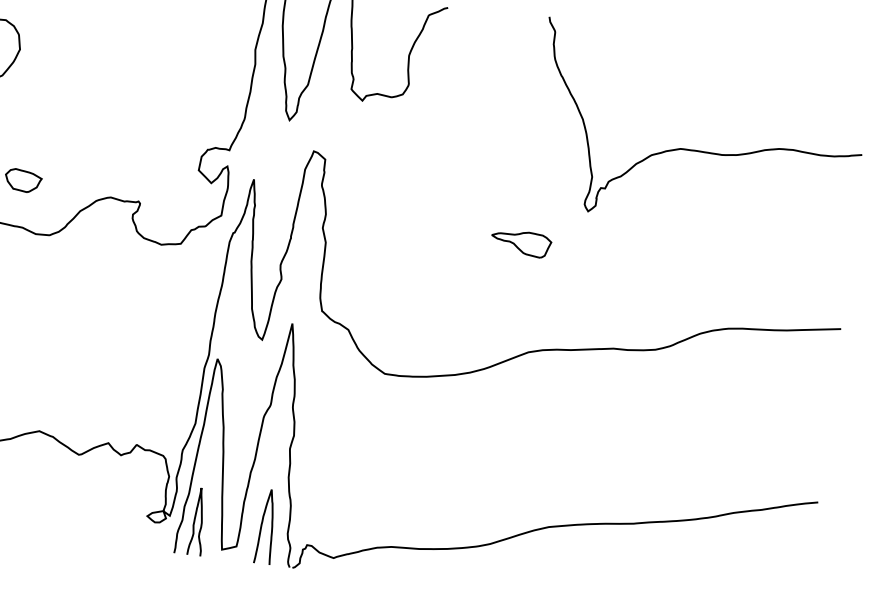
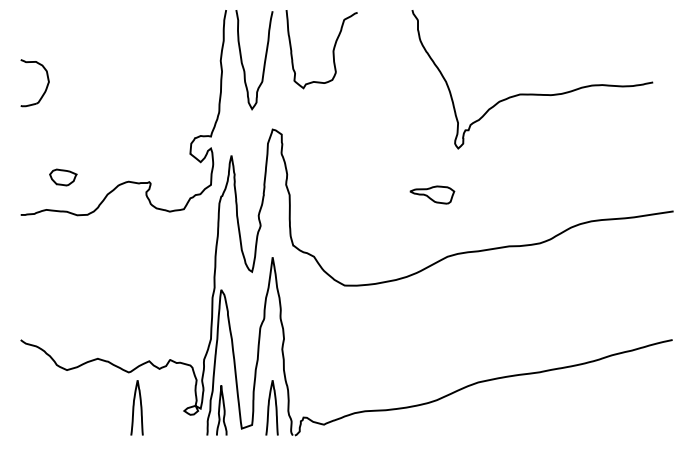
curve: (697, 149) -> (532, 93), moved
part: (521, 242) -> (432, 194), moved
curve: (80, 503) -> (134, 407), added

